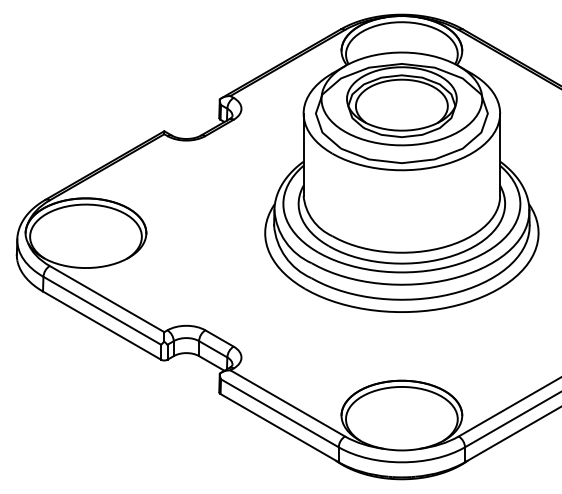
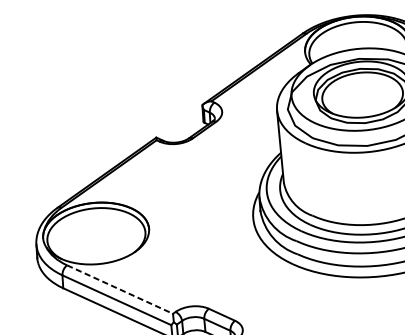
line: (107, 299) -> (120, 289), solid -> dashed

